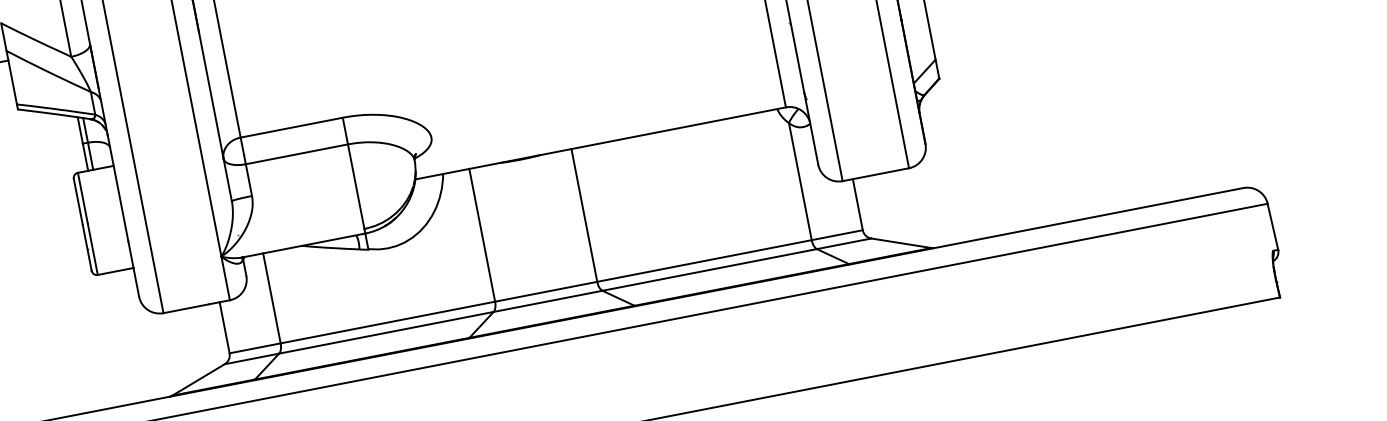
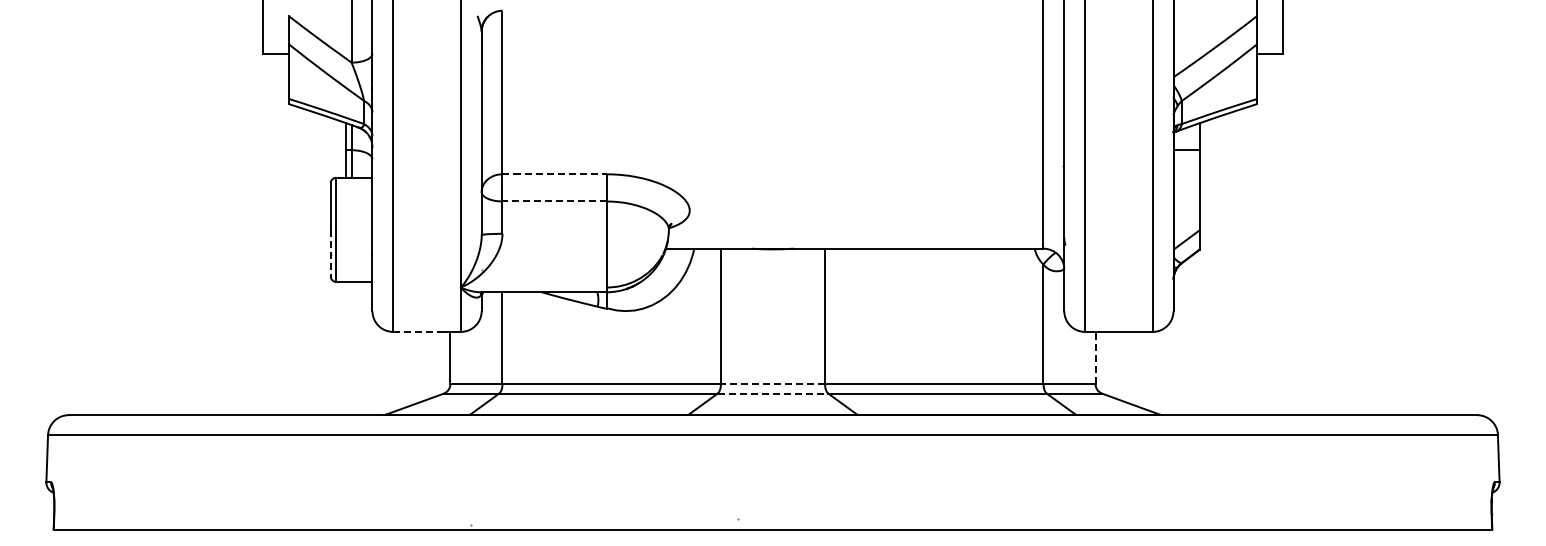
line: (292, 127) -> (555, 174), solid -> dashed
line: (296, 154) -> (554, 201), solid -> dashed
line: (857, 204) -> (1095, 357), solid -> dashed
line: (86, 248) -> (330, 253), solid -> dashed
line: (545, 291) -> (772, 383), solid -> dashed
line: (548, 301) -> (773, 393), solid -> dashed
line: (187, 308) -> (417, 331), solid -> dashed

